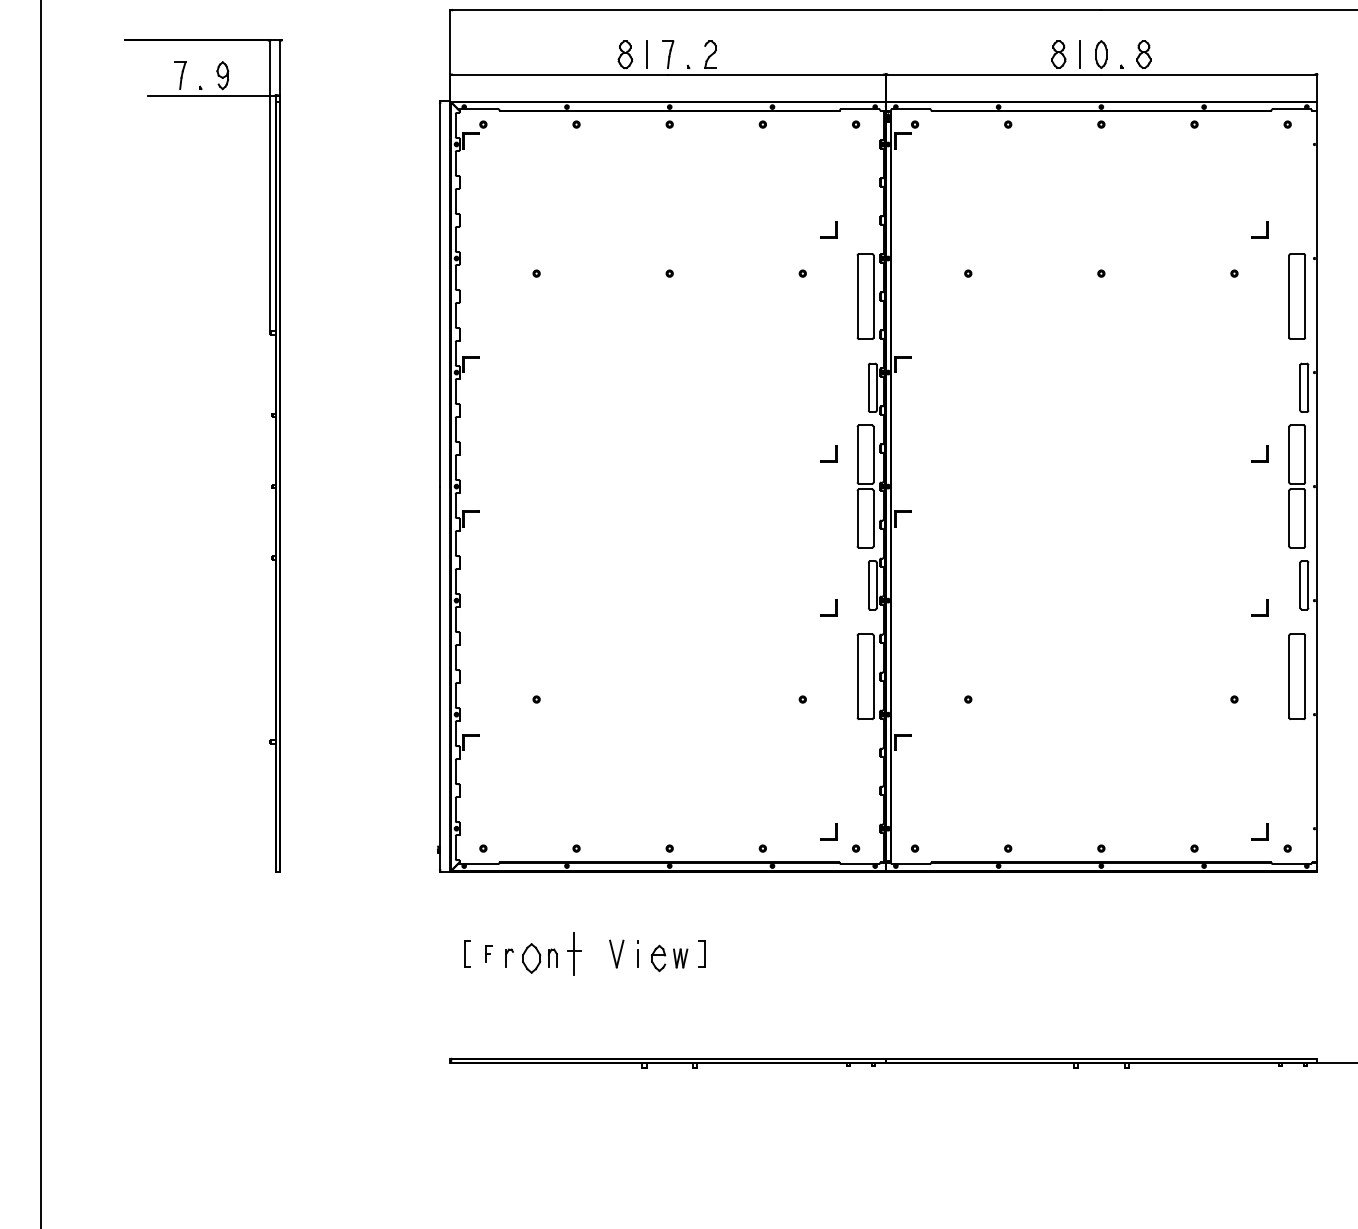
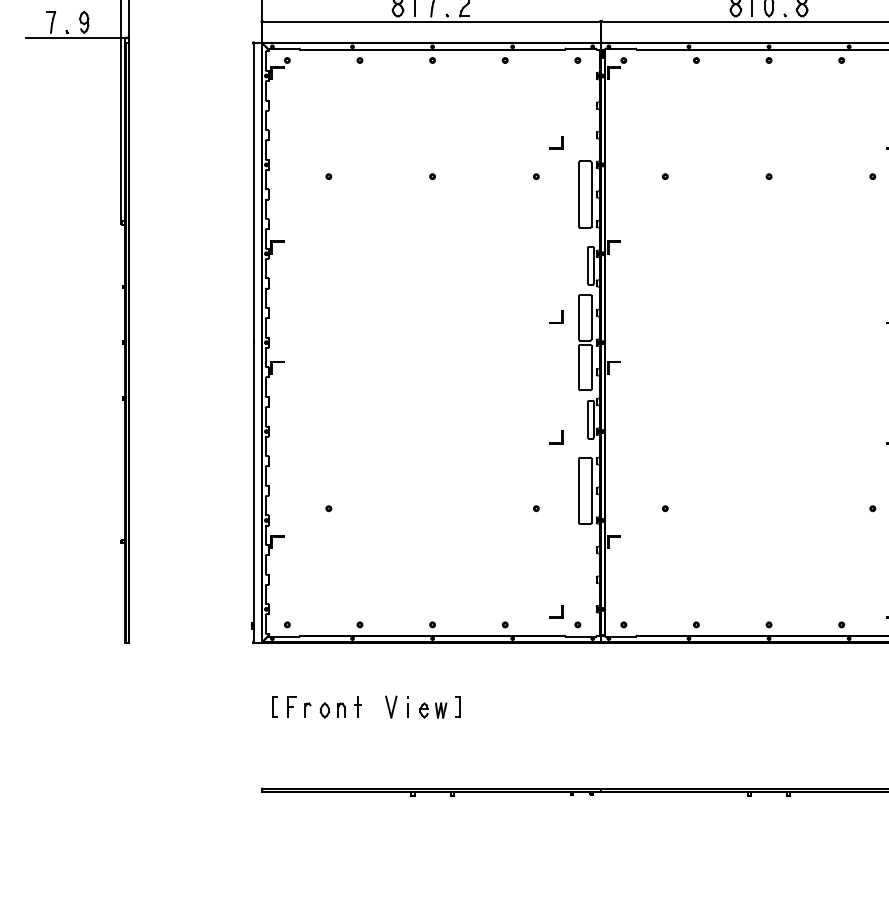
part: (488, 953) -> (291, 706), size x1.67
part: (573, 953) -> (357, 706), size x0.62
part: (531, 958) -> (324, 710), size x0.62
part: (658, 958) -> (423, 710), size x0.71

